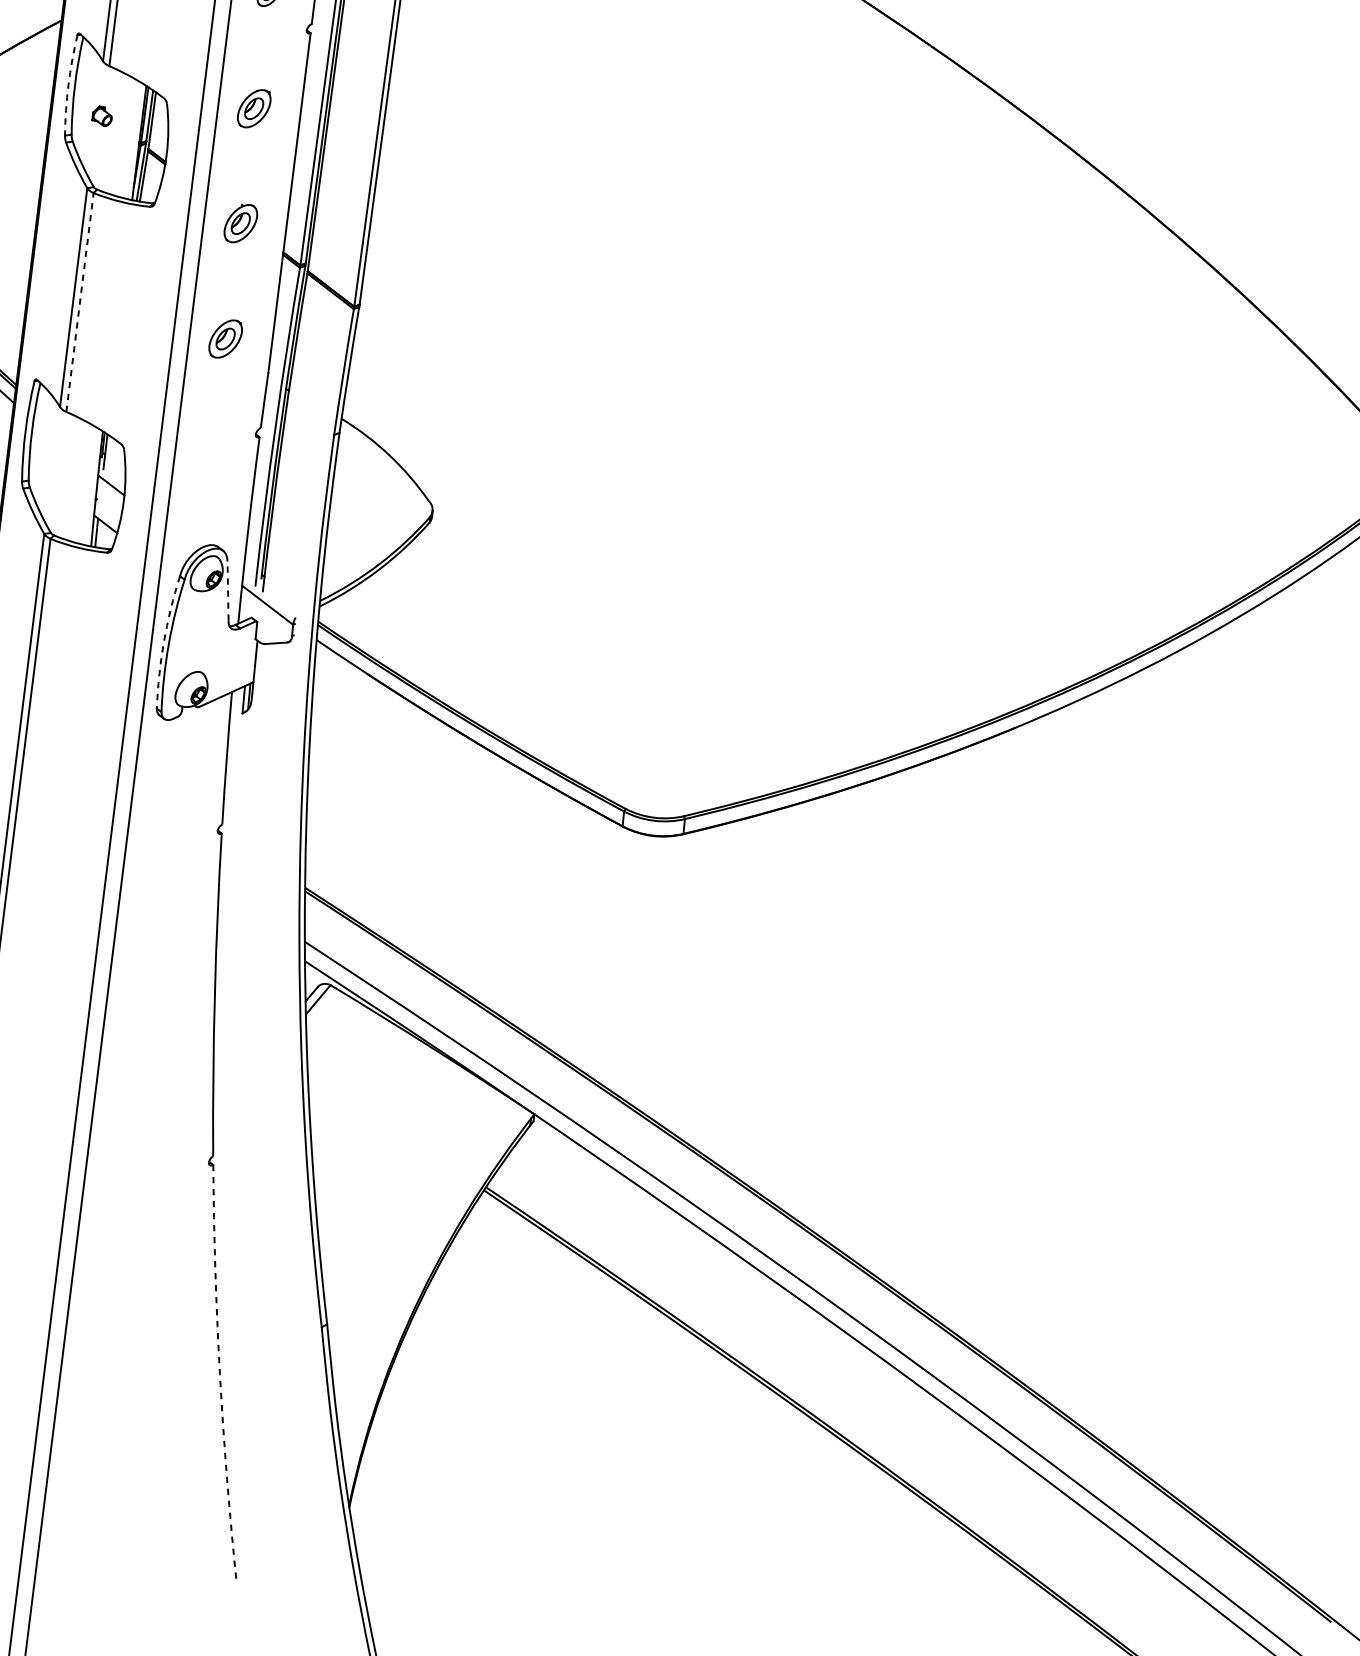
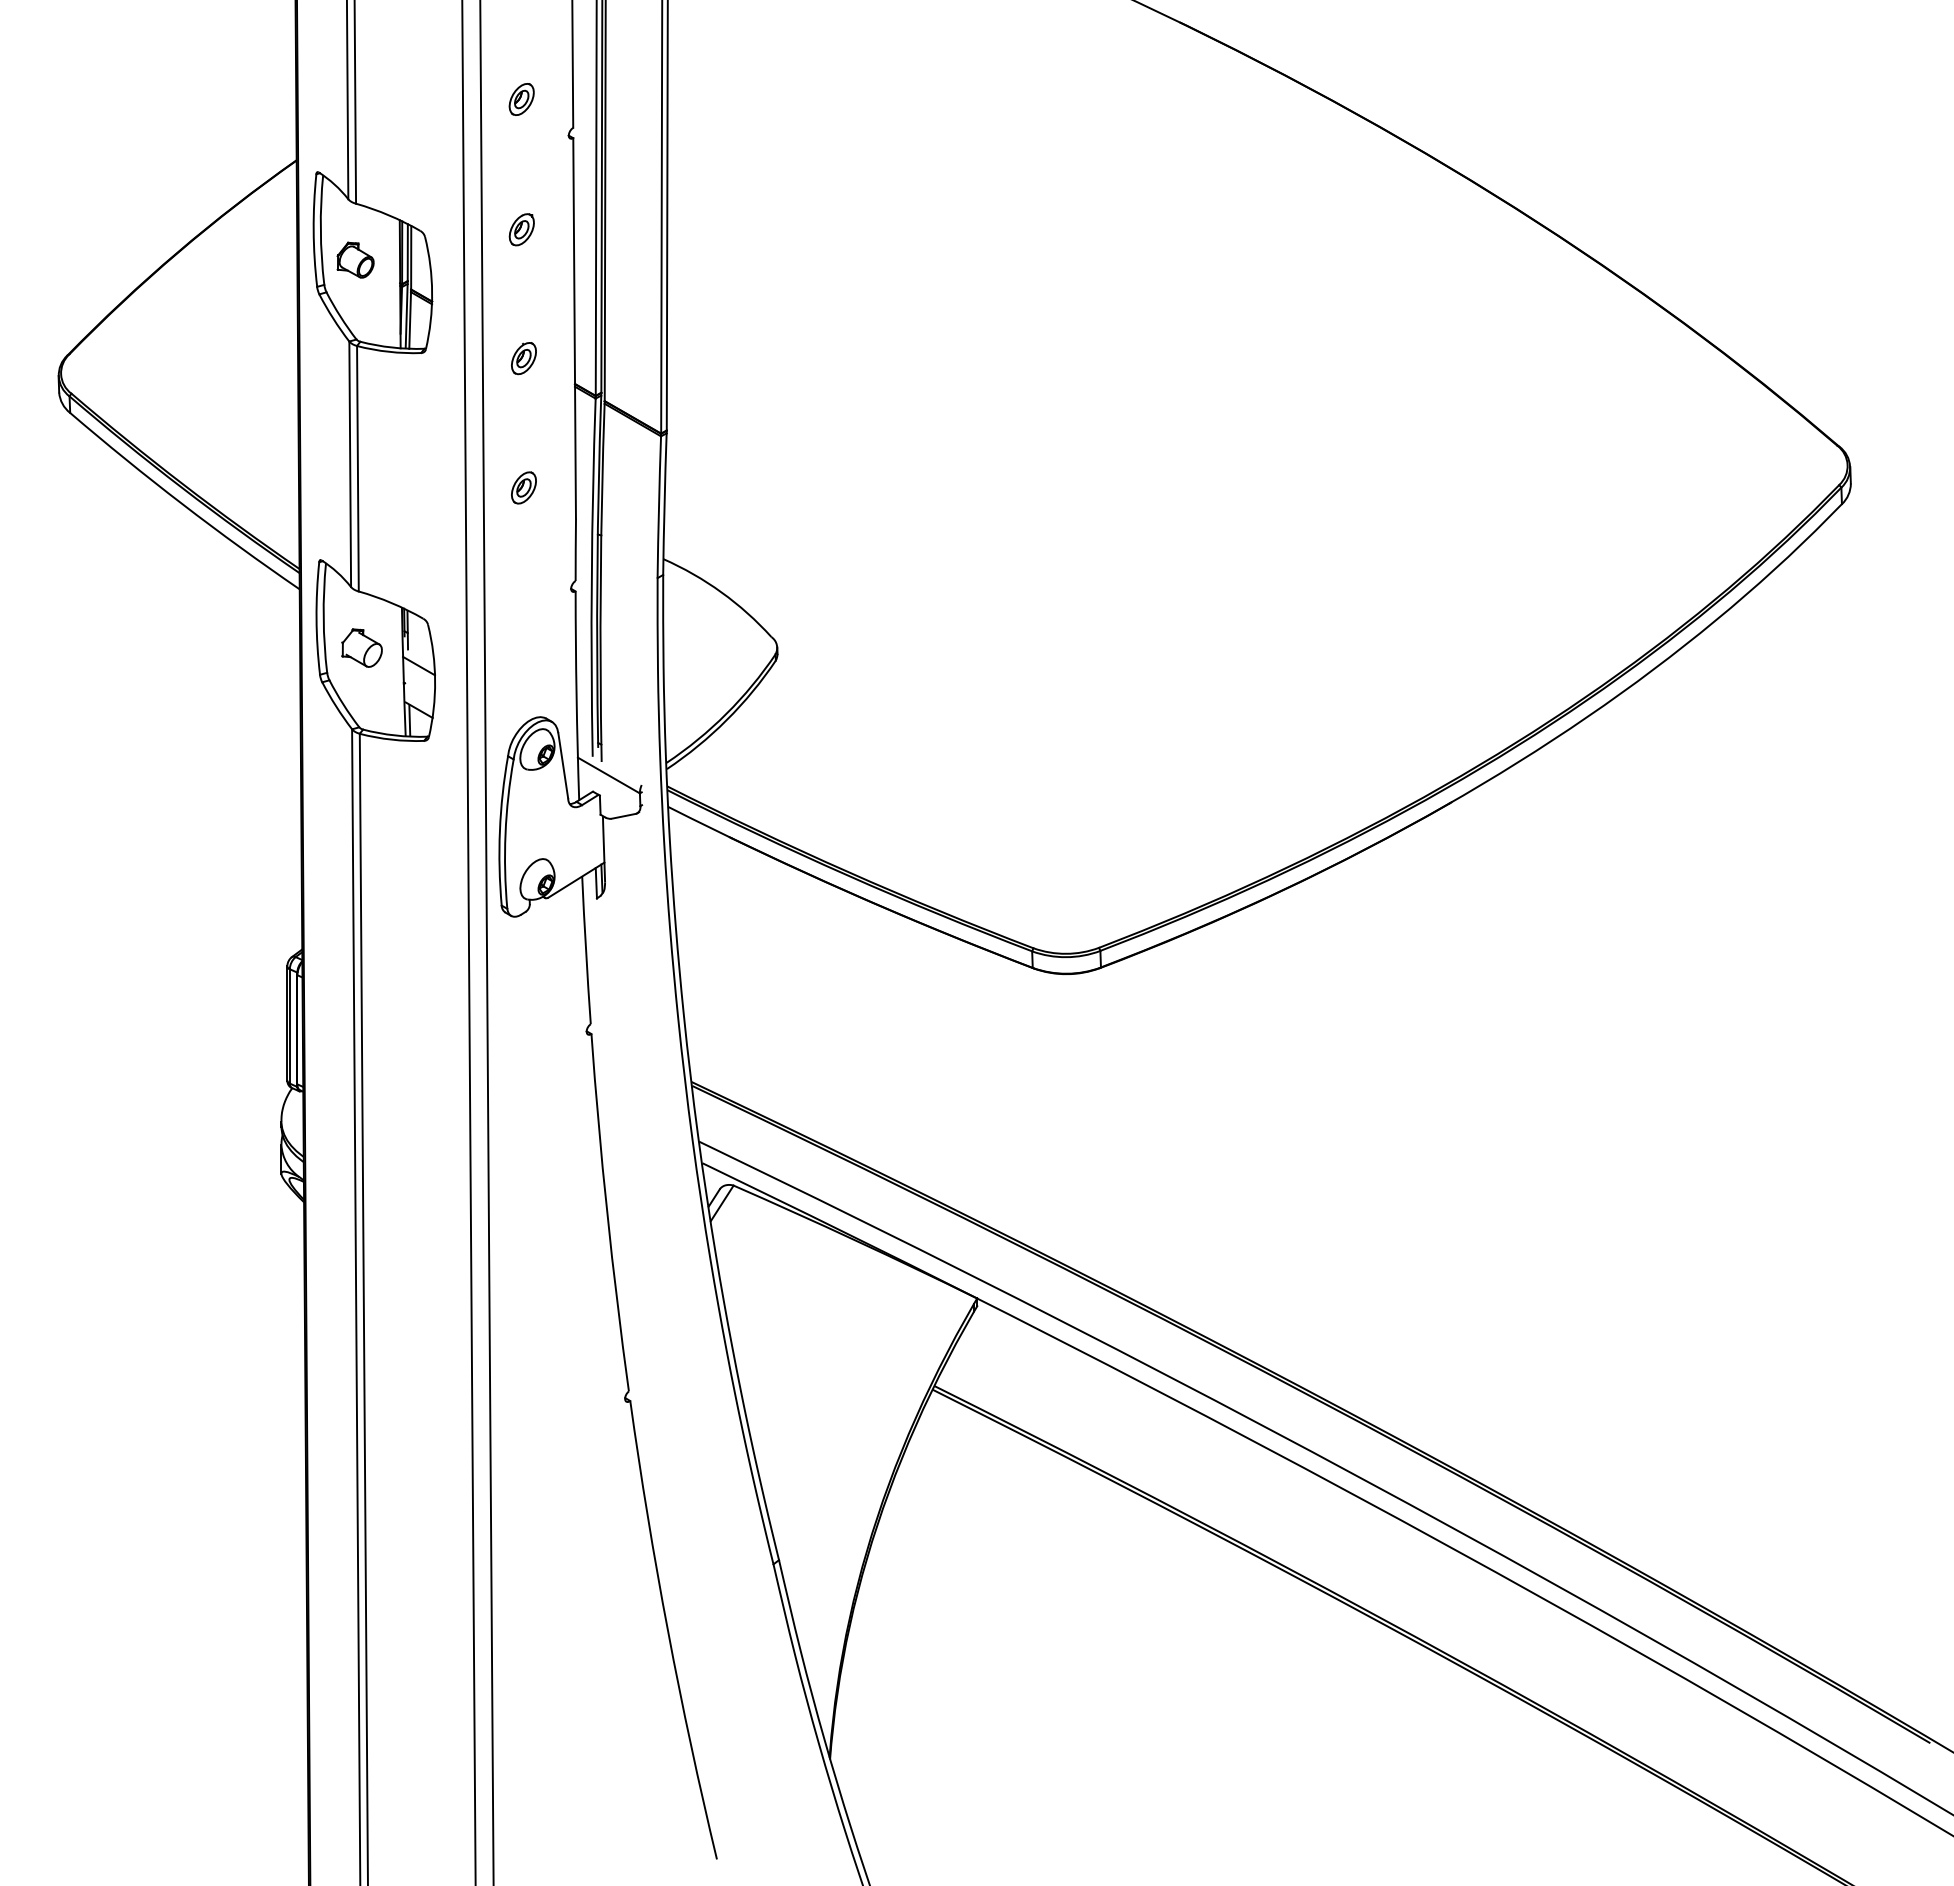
arc: (68, 85) -> (313, 230), dashed -> solid
part: (253, 108) -> (521, 229), size x0.71
part: (102, 115) -> (355, 259), size x1.67
part: (240, 223) -> (523, 358), size x0.71
line: (79, 302) -> (357, 468), dashed -> solid
part: (225, 338) -> (523, 487), size x0.71
part: (62, 462) -> (361, 647), added
line: (228, 590) -> (563, 765), dashed -> solid
arc: (163, 641) -> (499, 830), dashed -> solid
arc: (220, 1374) -> (668, 1631), dashed -> solid

